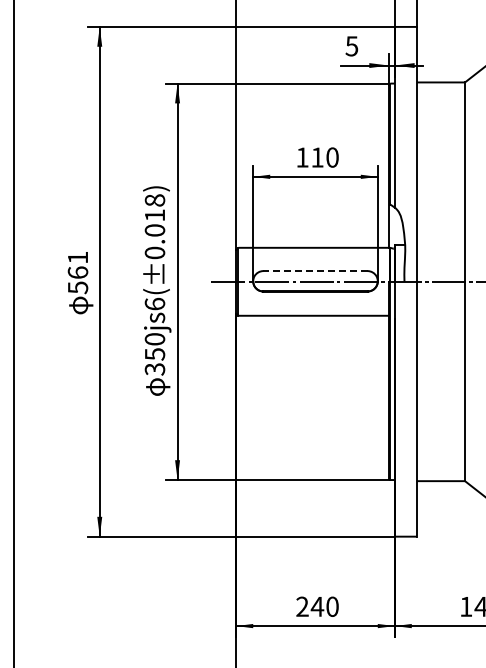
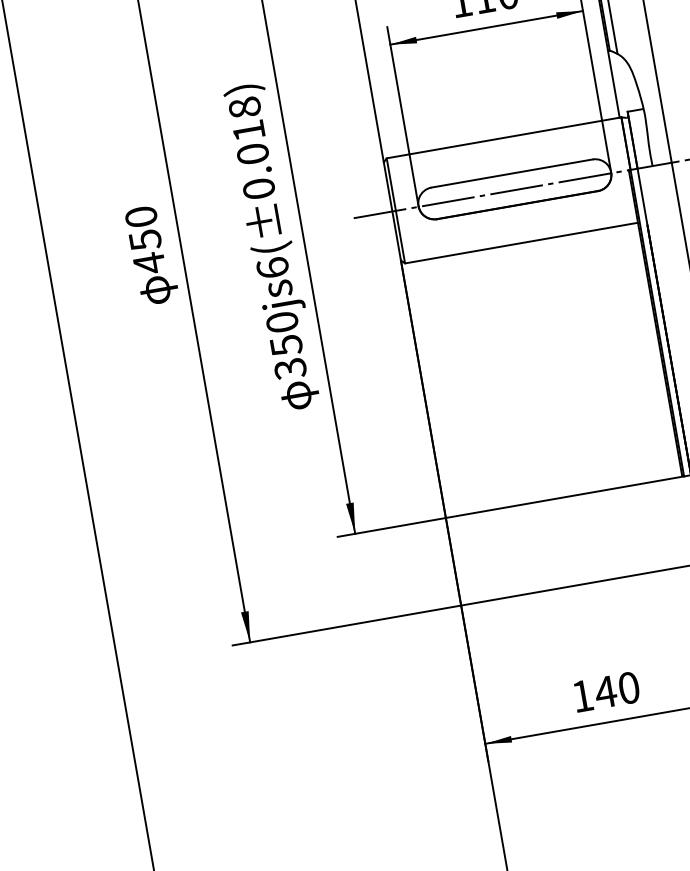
line: (315, 271) -> (512, 174), dashed -> solid
text: (77, 272) -> (144, 239), 561 -> 450
text: (302, 606) -> (582, 695), 240 -> 140

